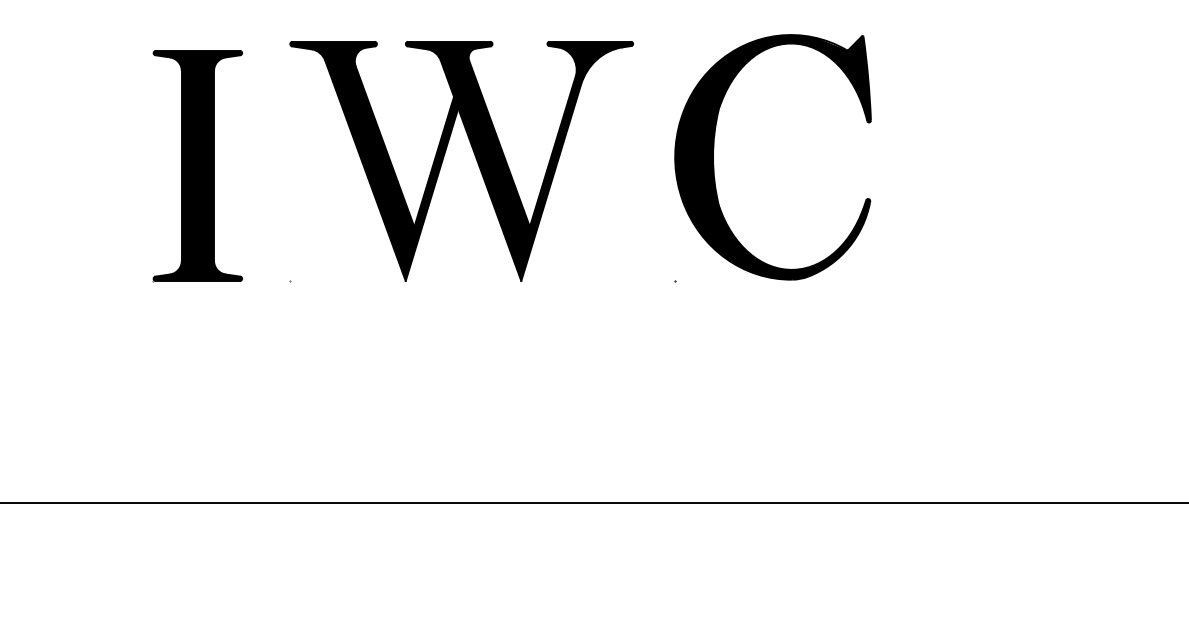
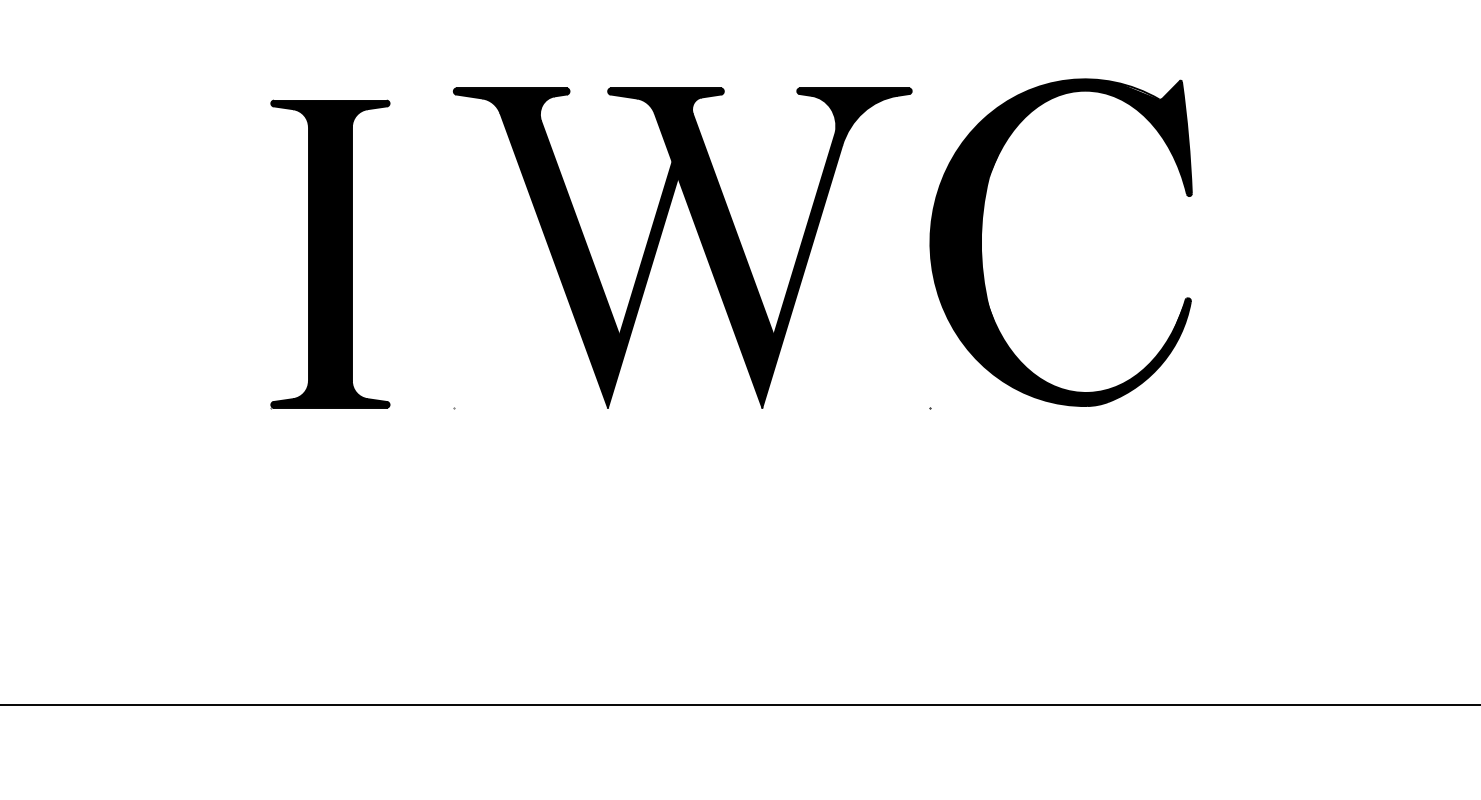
part: (714, 164) -> (982, 252), moved

